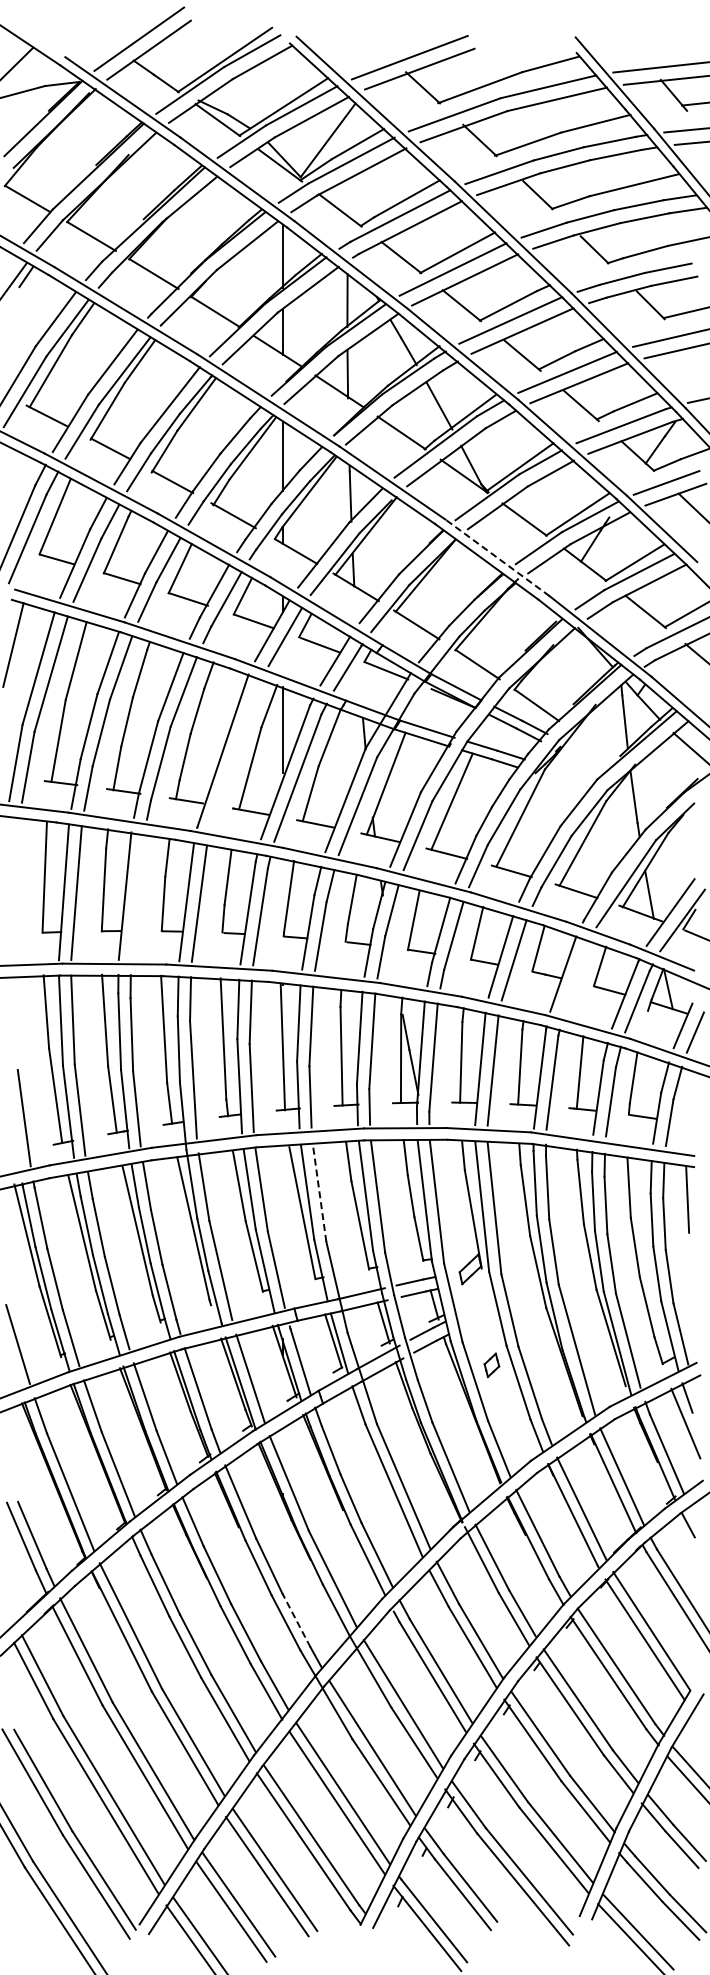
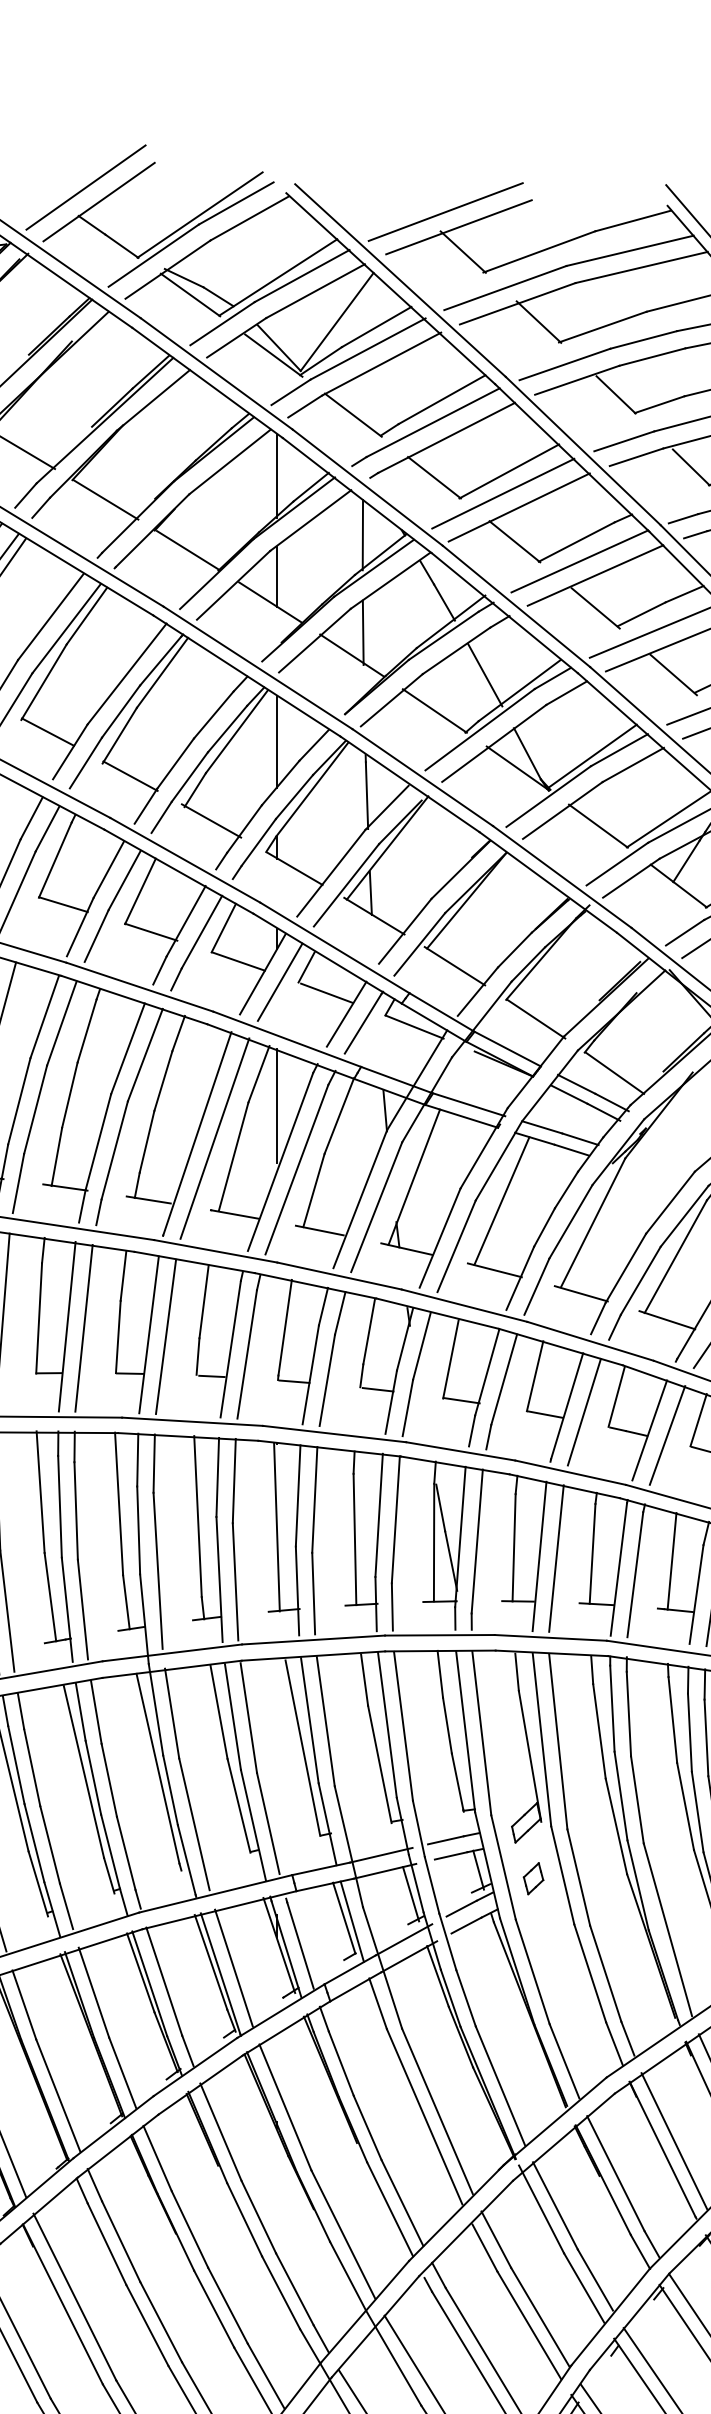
line: (497, 557) -> (562, 876), dashed -> solid
line: (236, 754) -> (215, 1138), added
line: (137, 897) -> (83, 1328), added
line: (576, 977) -> (667, 1434), added
line: (319, 1192) -> (325, 1720), dashed -> solid
part: (491, 1365) -> (533, 1878), moved
line: (296, 1620) -> (295, 2289), dashed -> solid

